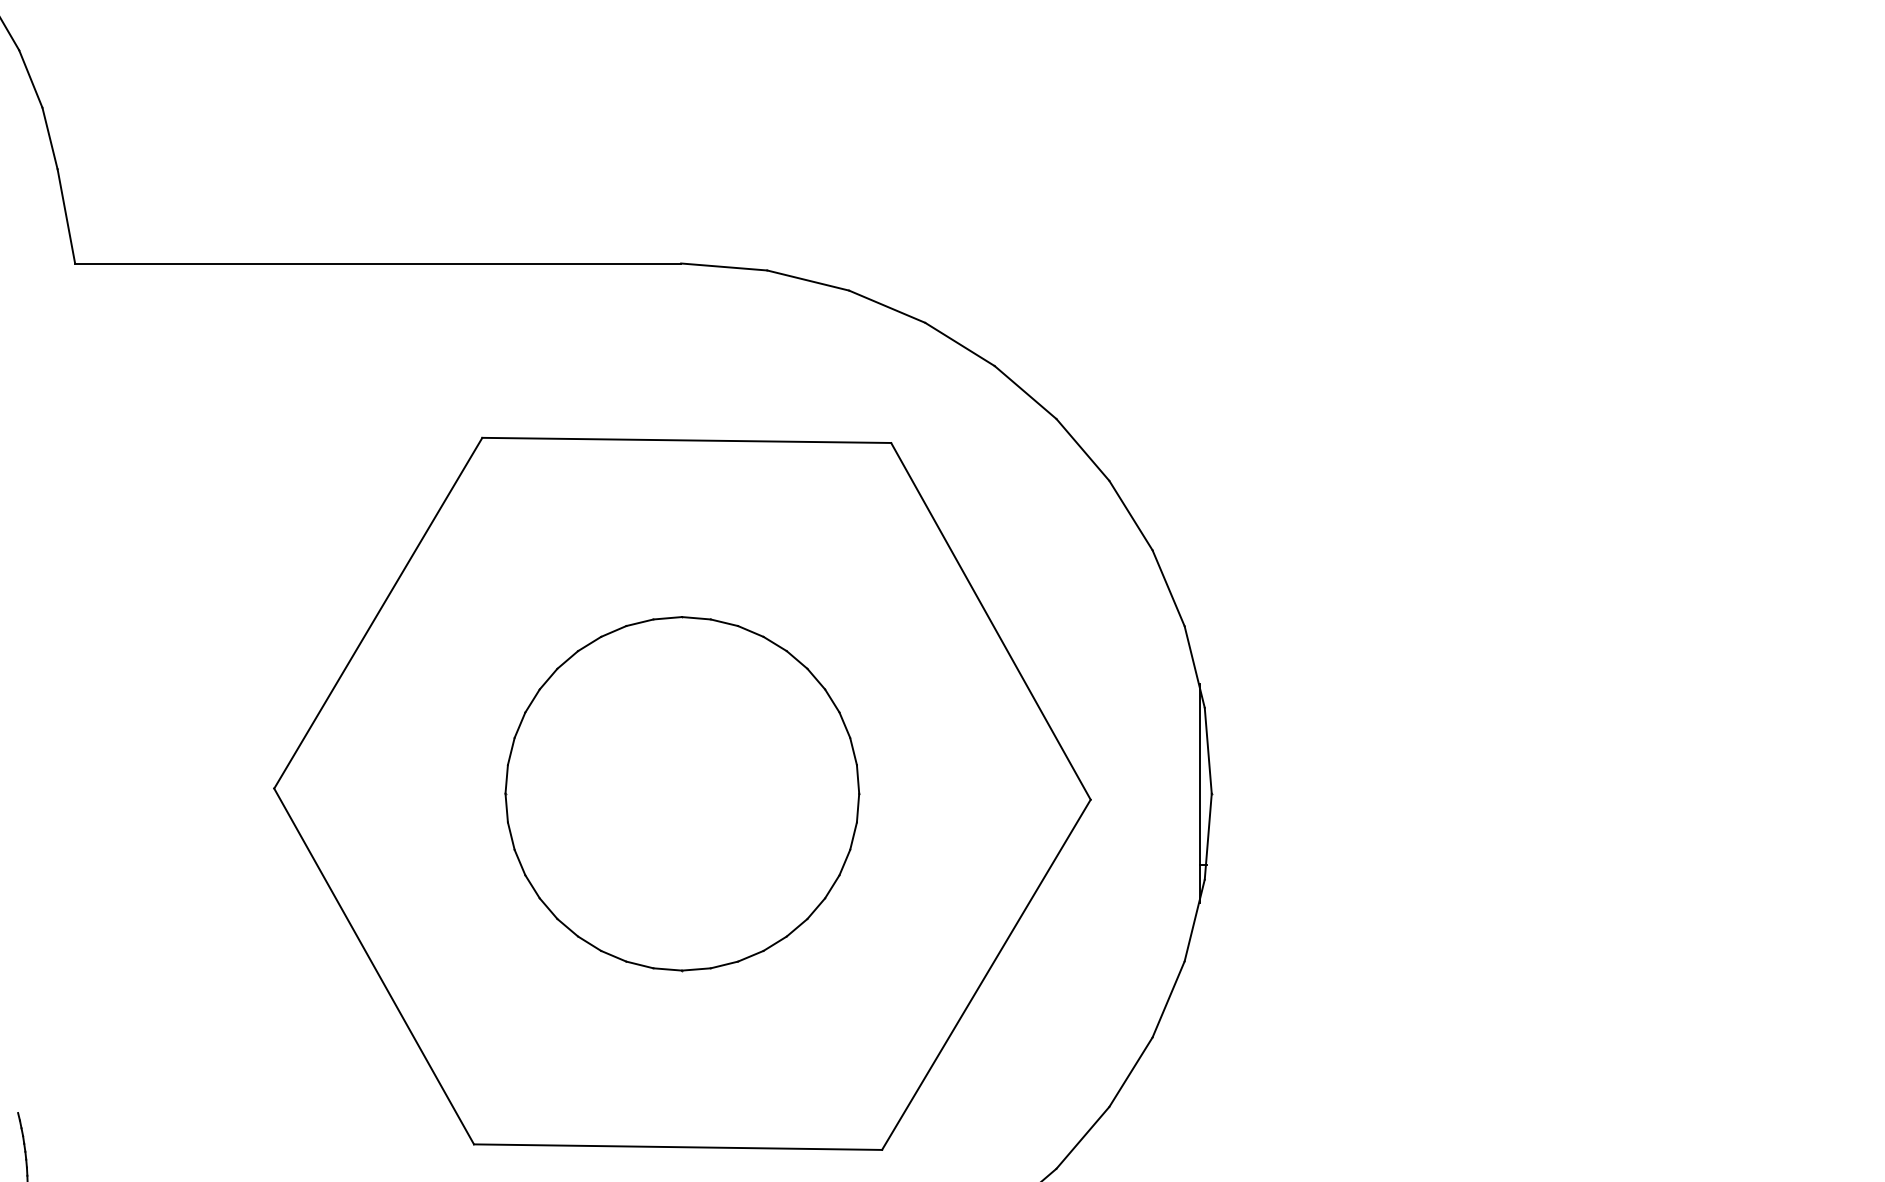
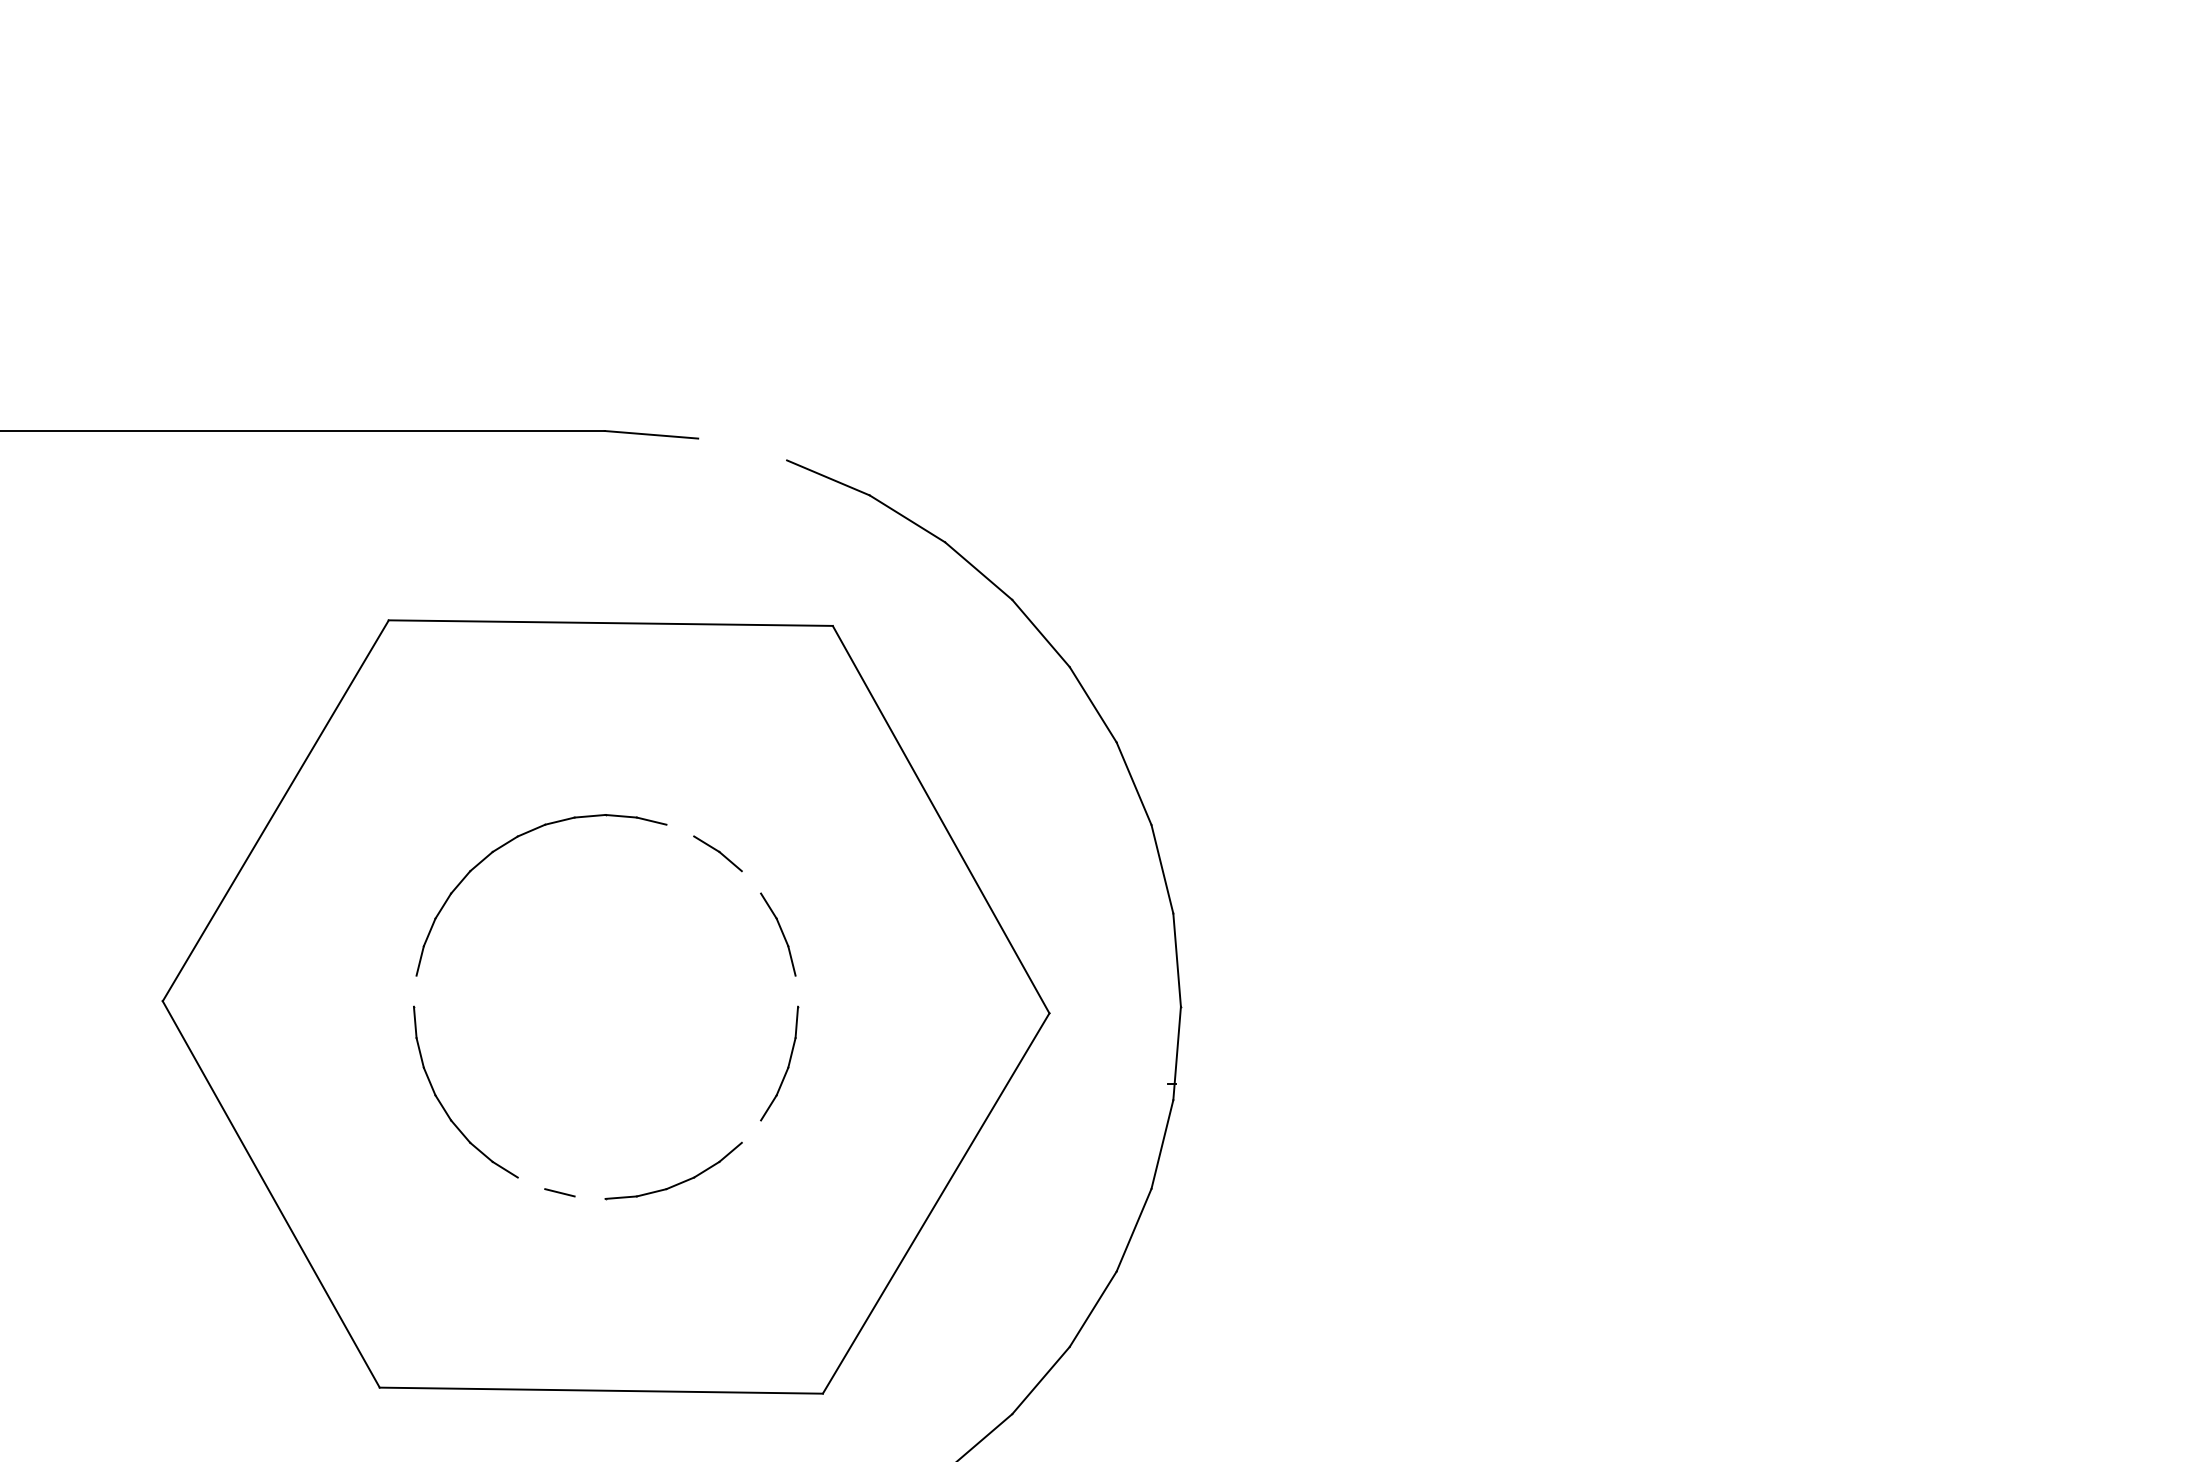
line: (808, 280) -> (742, 449), removed
line: (750, 631) -> (680, 830), removed
line: (816, 679) -> (751, 882), removed
line: (506, 778) -> (414, 990), removed
line: (857, 778) -> (796, 990), removed
line: (1199, 793) -> (1167, 1006), removed
line: (816, 908) -> (751, 1131), removed
line: (613, 956) -> (531, 1183), removed
line: (667, 969) -> (589, 1197), removed

